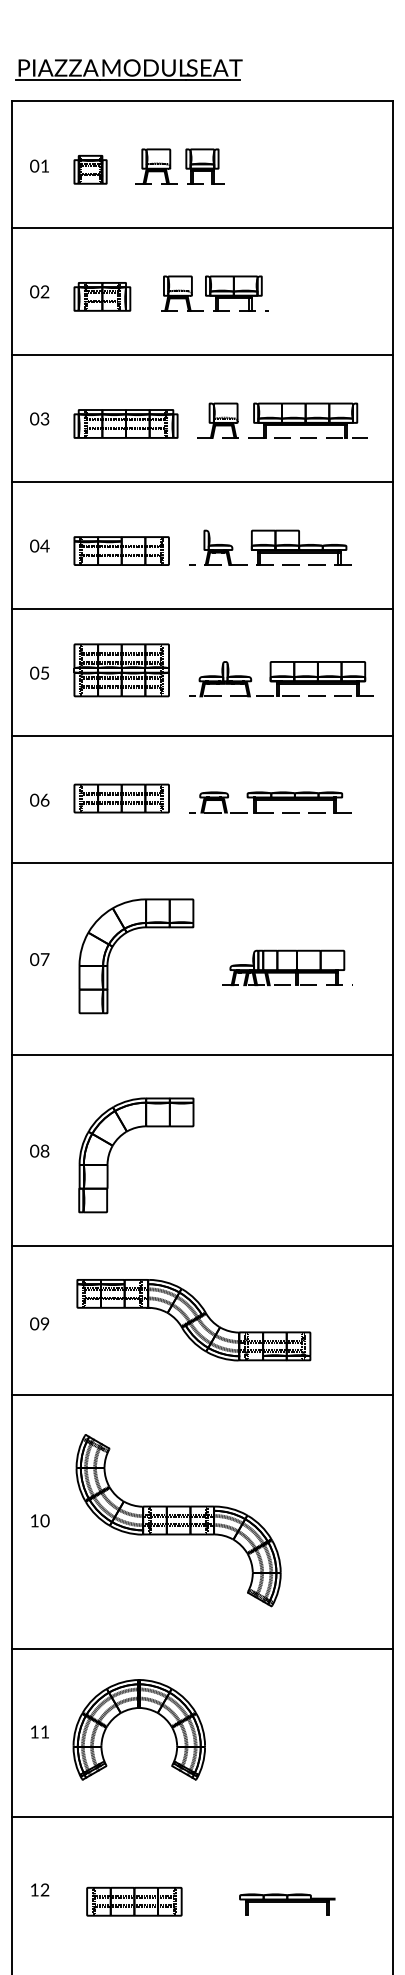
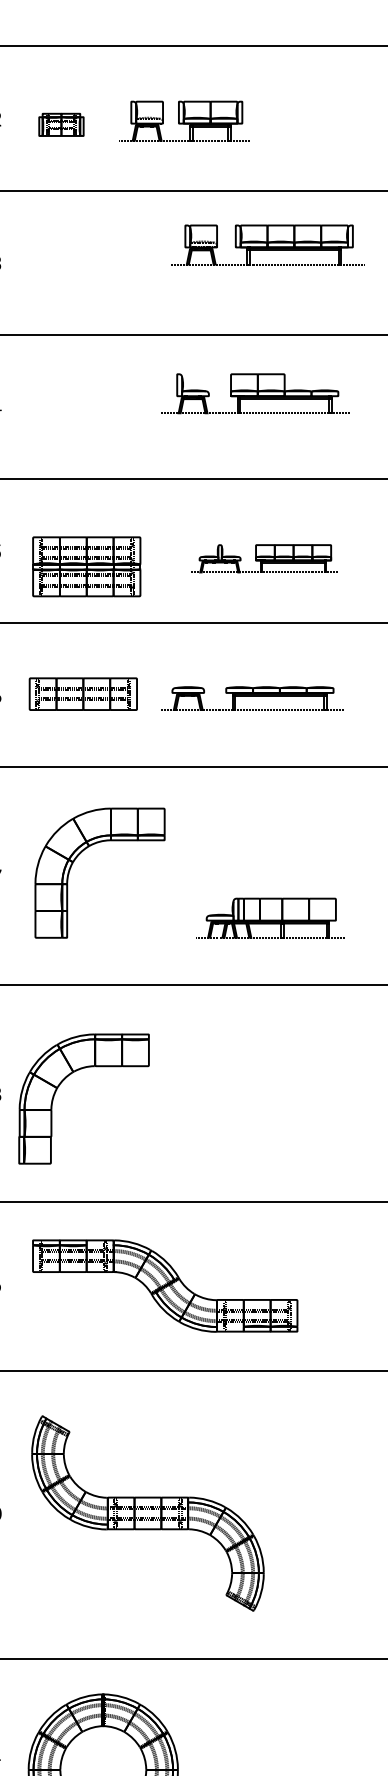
part: (102, 296) -> (61, 124), size x0.7
part: (282, 420) -> (268, 244), moved
part: (125, 423) -> (87, 268), removed
part: (270, 547) -> (252, 393), moved
part: (121, 550) -> (83, 412), removed
part: (121, 670) -> (86, 566), moved
part: (281, 679) -> (264, 559), size x0.7
part: (287, 967) -> (271, 917), moved
part: (119, 1138) -> (64, 1079), moved

